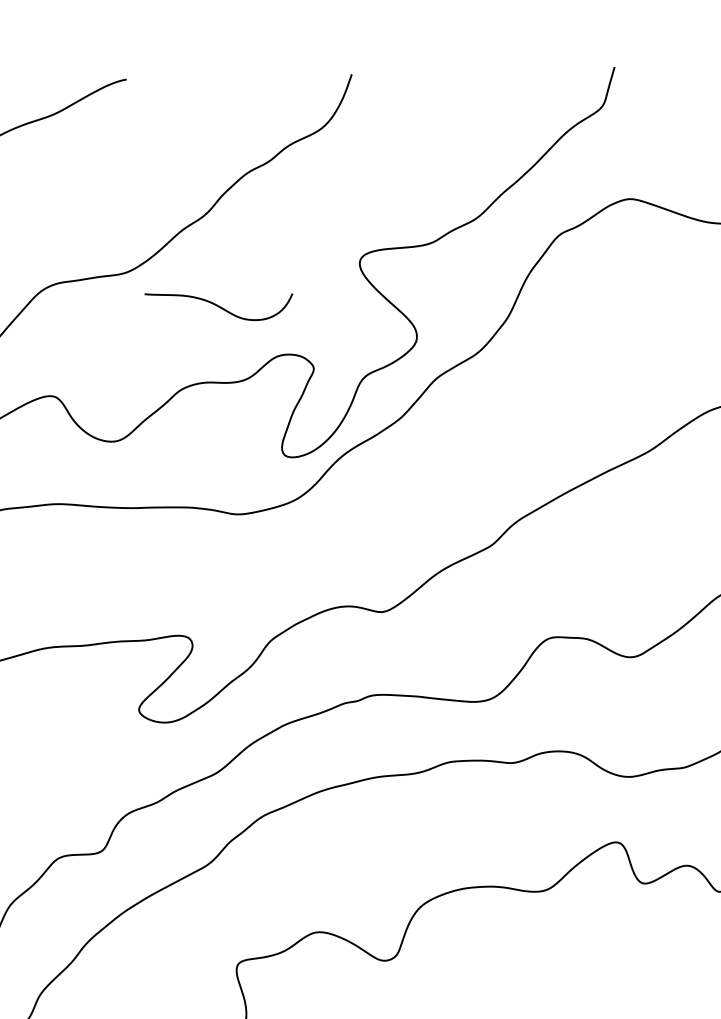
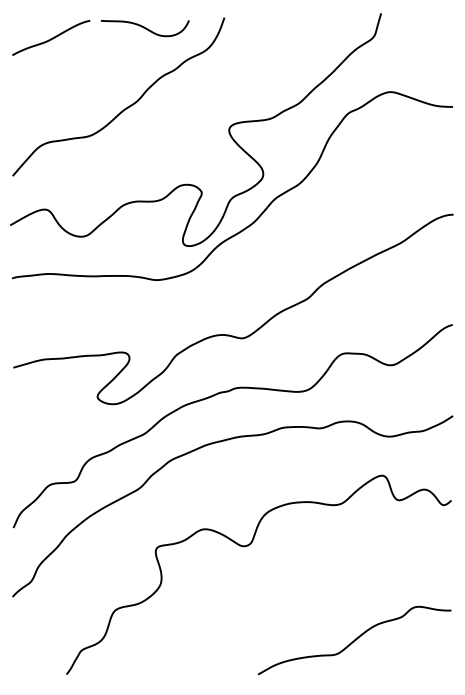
curve: (219, 307) -> (145, 28), moved

